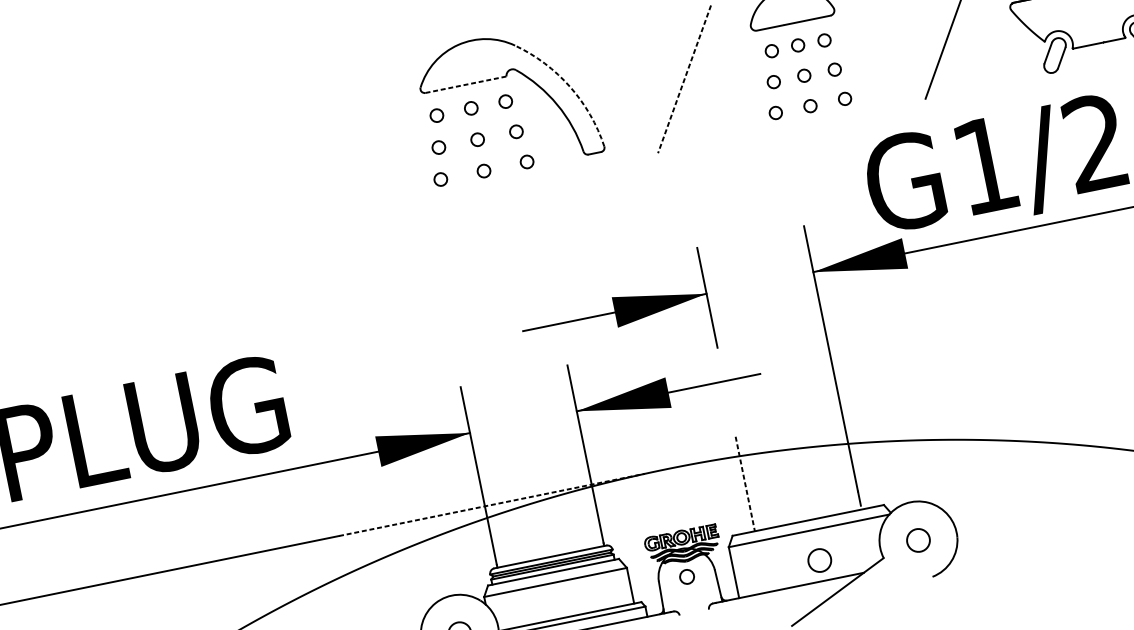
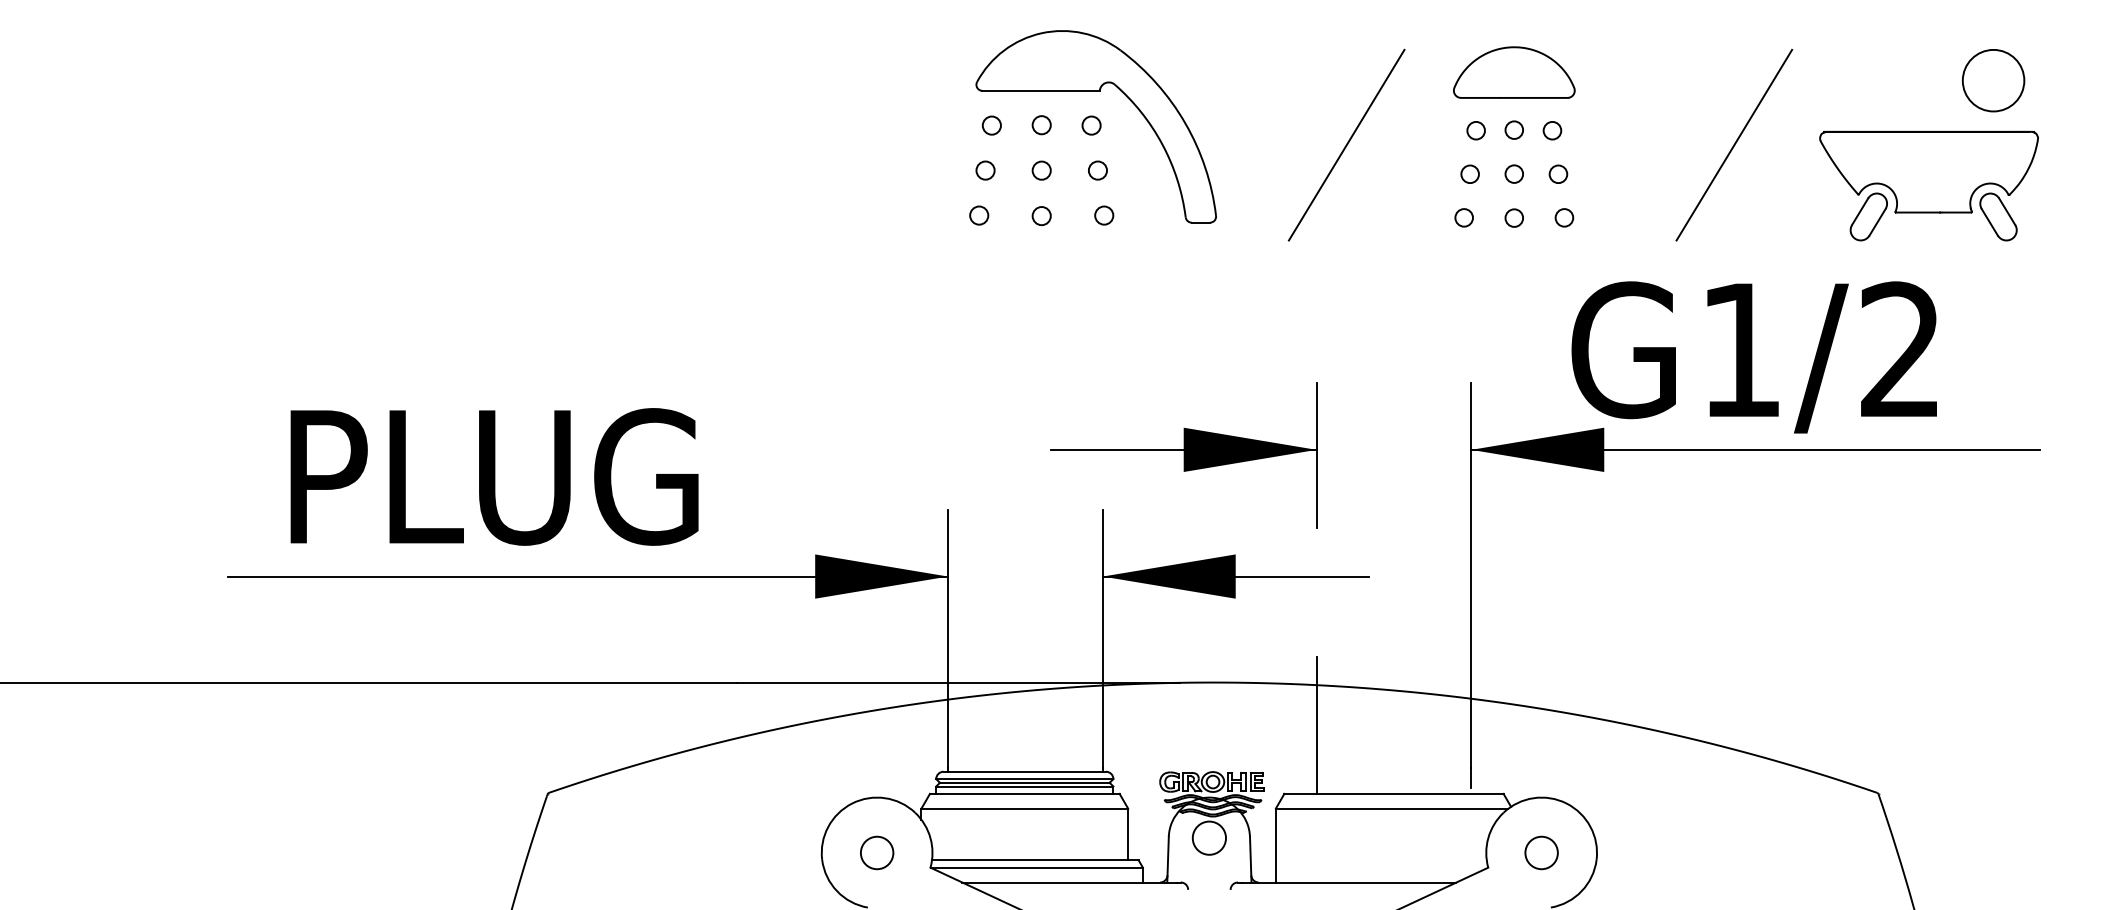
line: (684, 79) -> (1346, 145), dashed -> solid
line: (466, 84) -> (1041, 90), dashed -> solid
arc: (570, 87) -> (1185, 123), dashed -> solid
line: (745, 484) -> (1316, 725), dashed -> solid
line: (492, 504) -> (958, 682), dashed -> solid
circle: (819, 560) -> (1398, 852), removed
circle: (687, 576) -> (1209, 837), size x1.67

